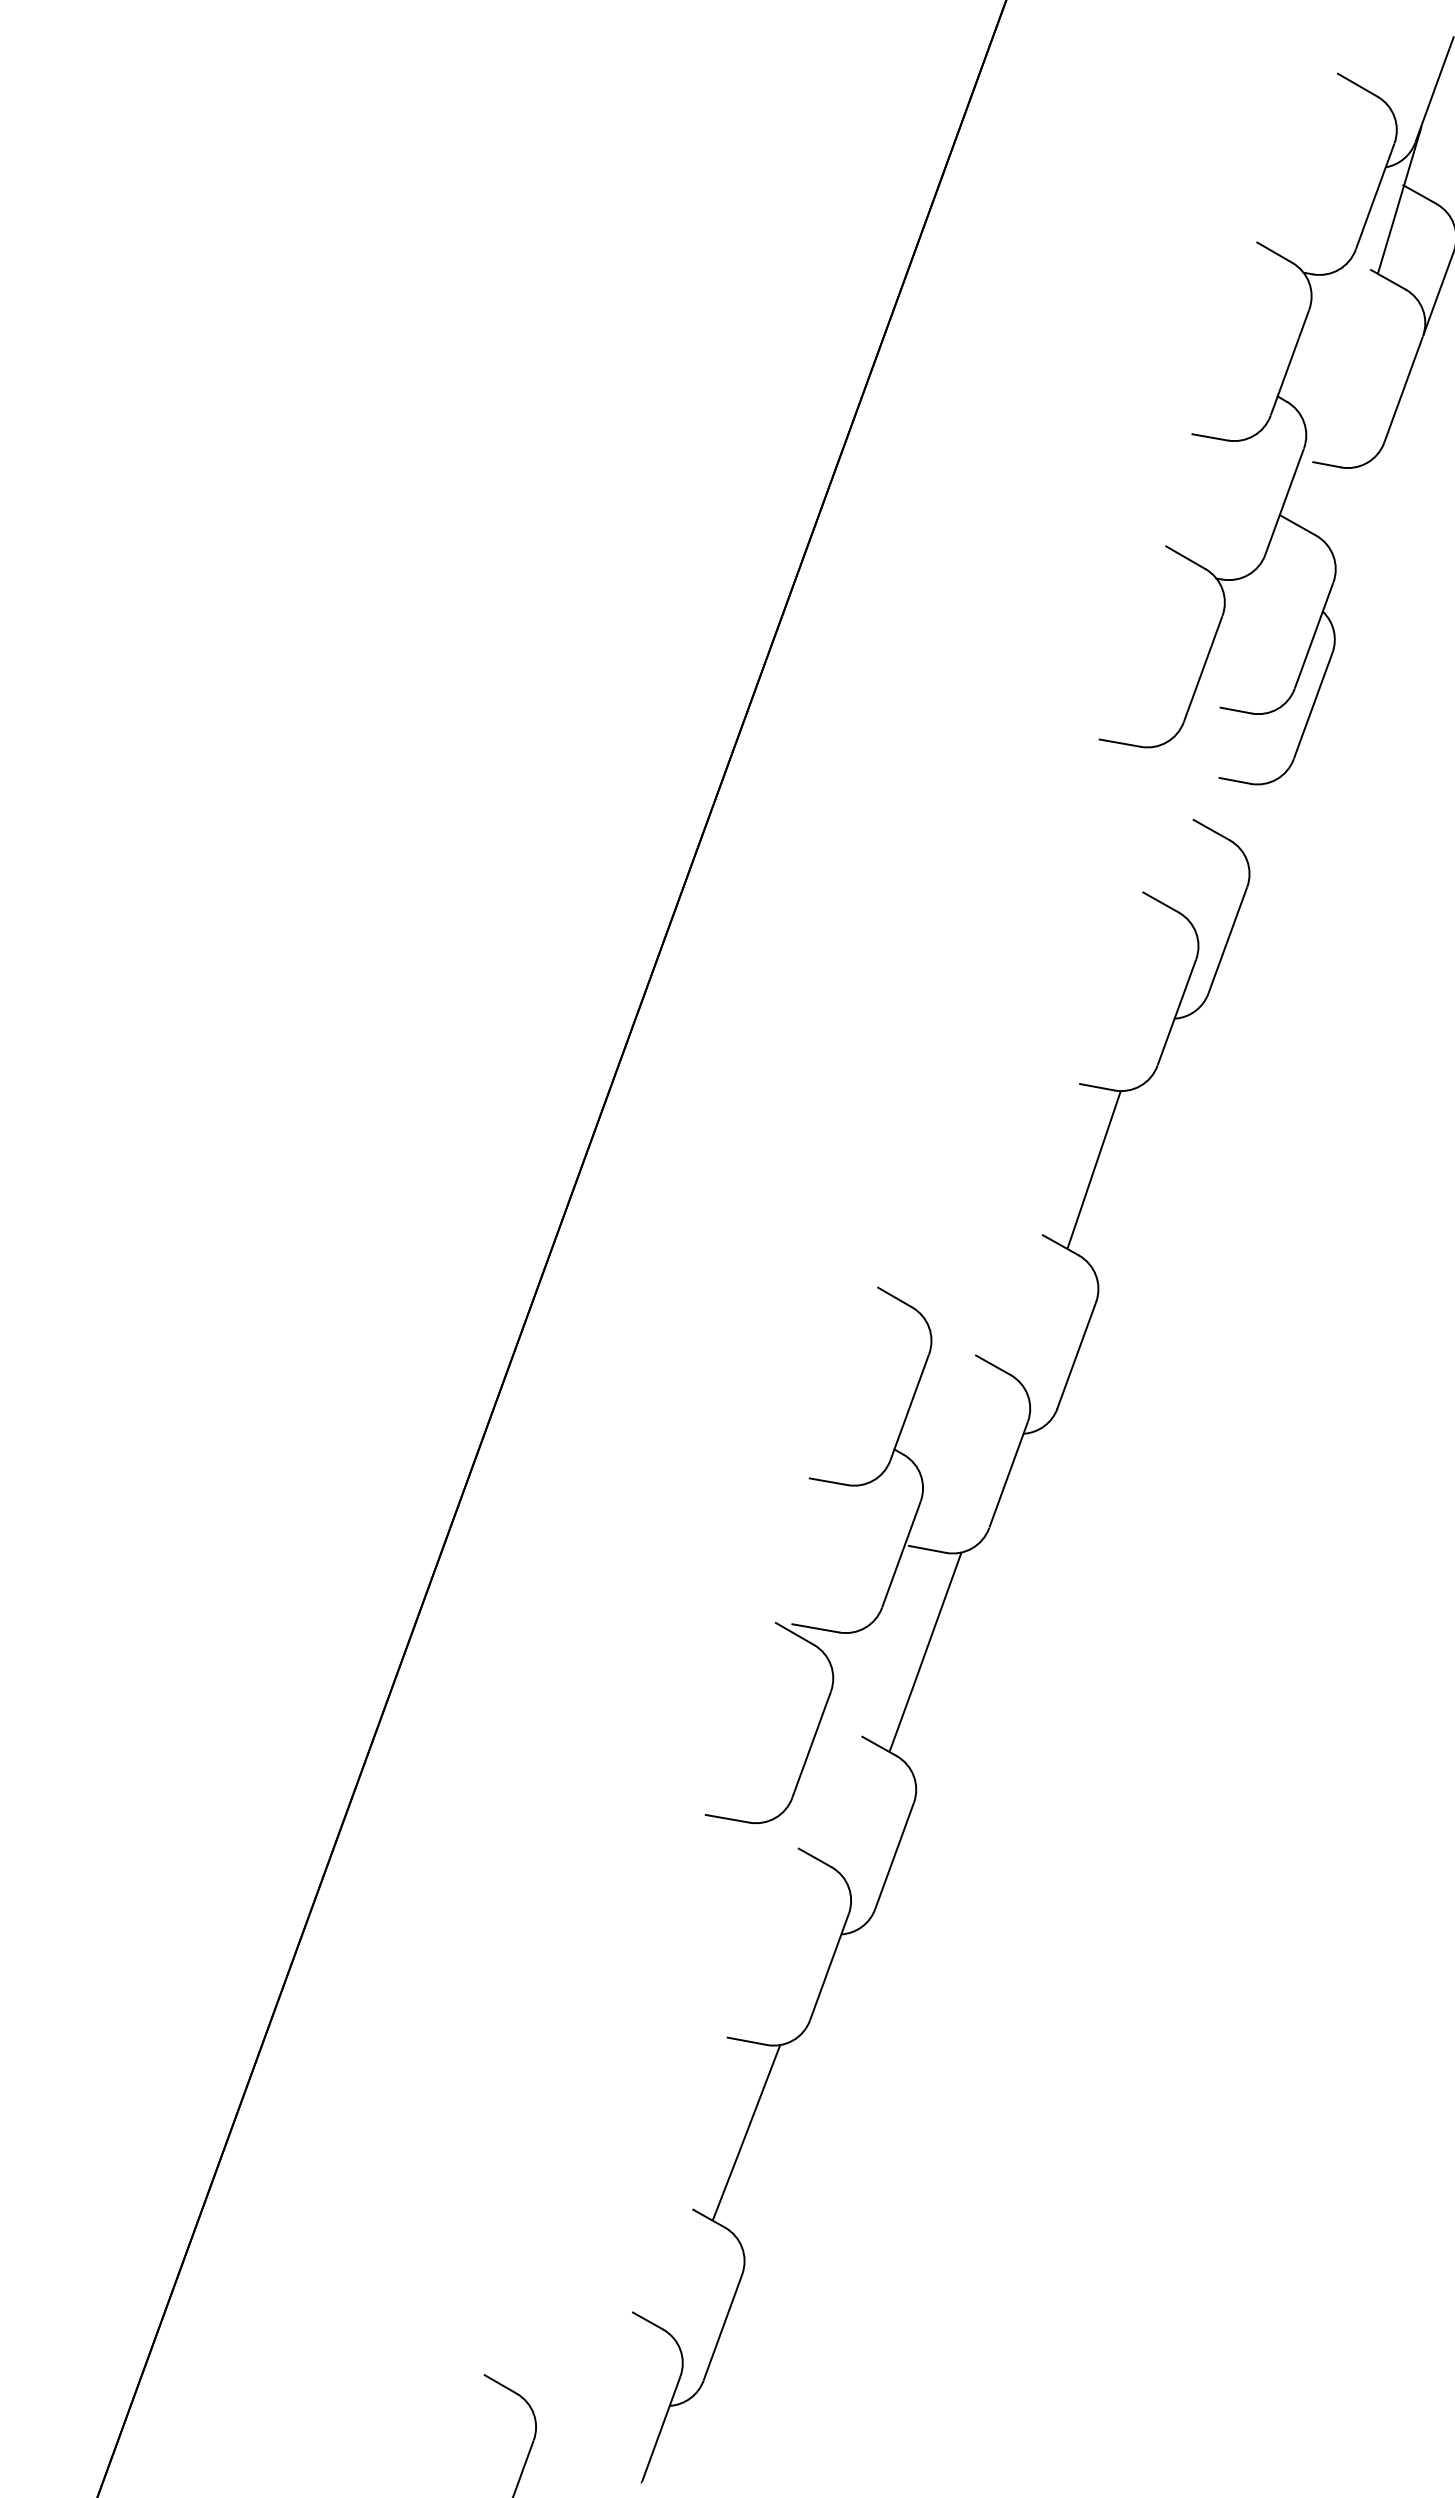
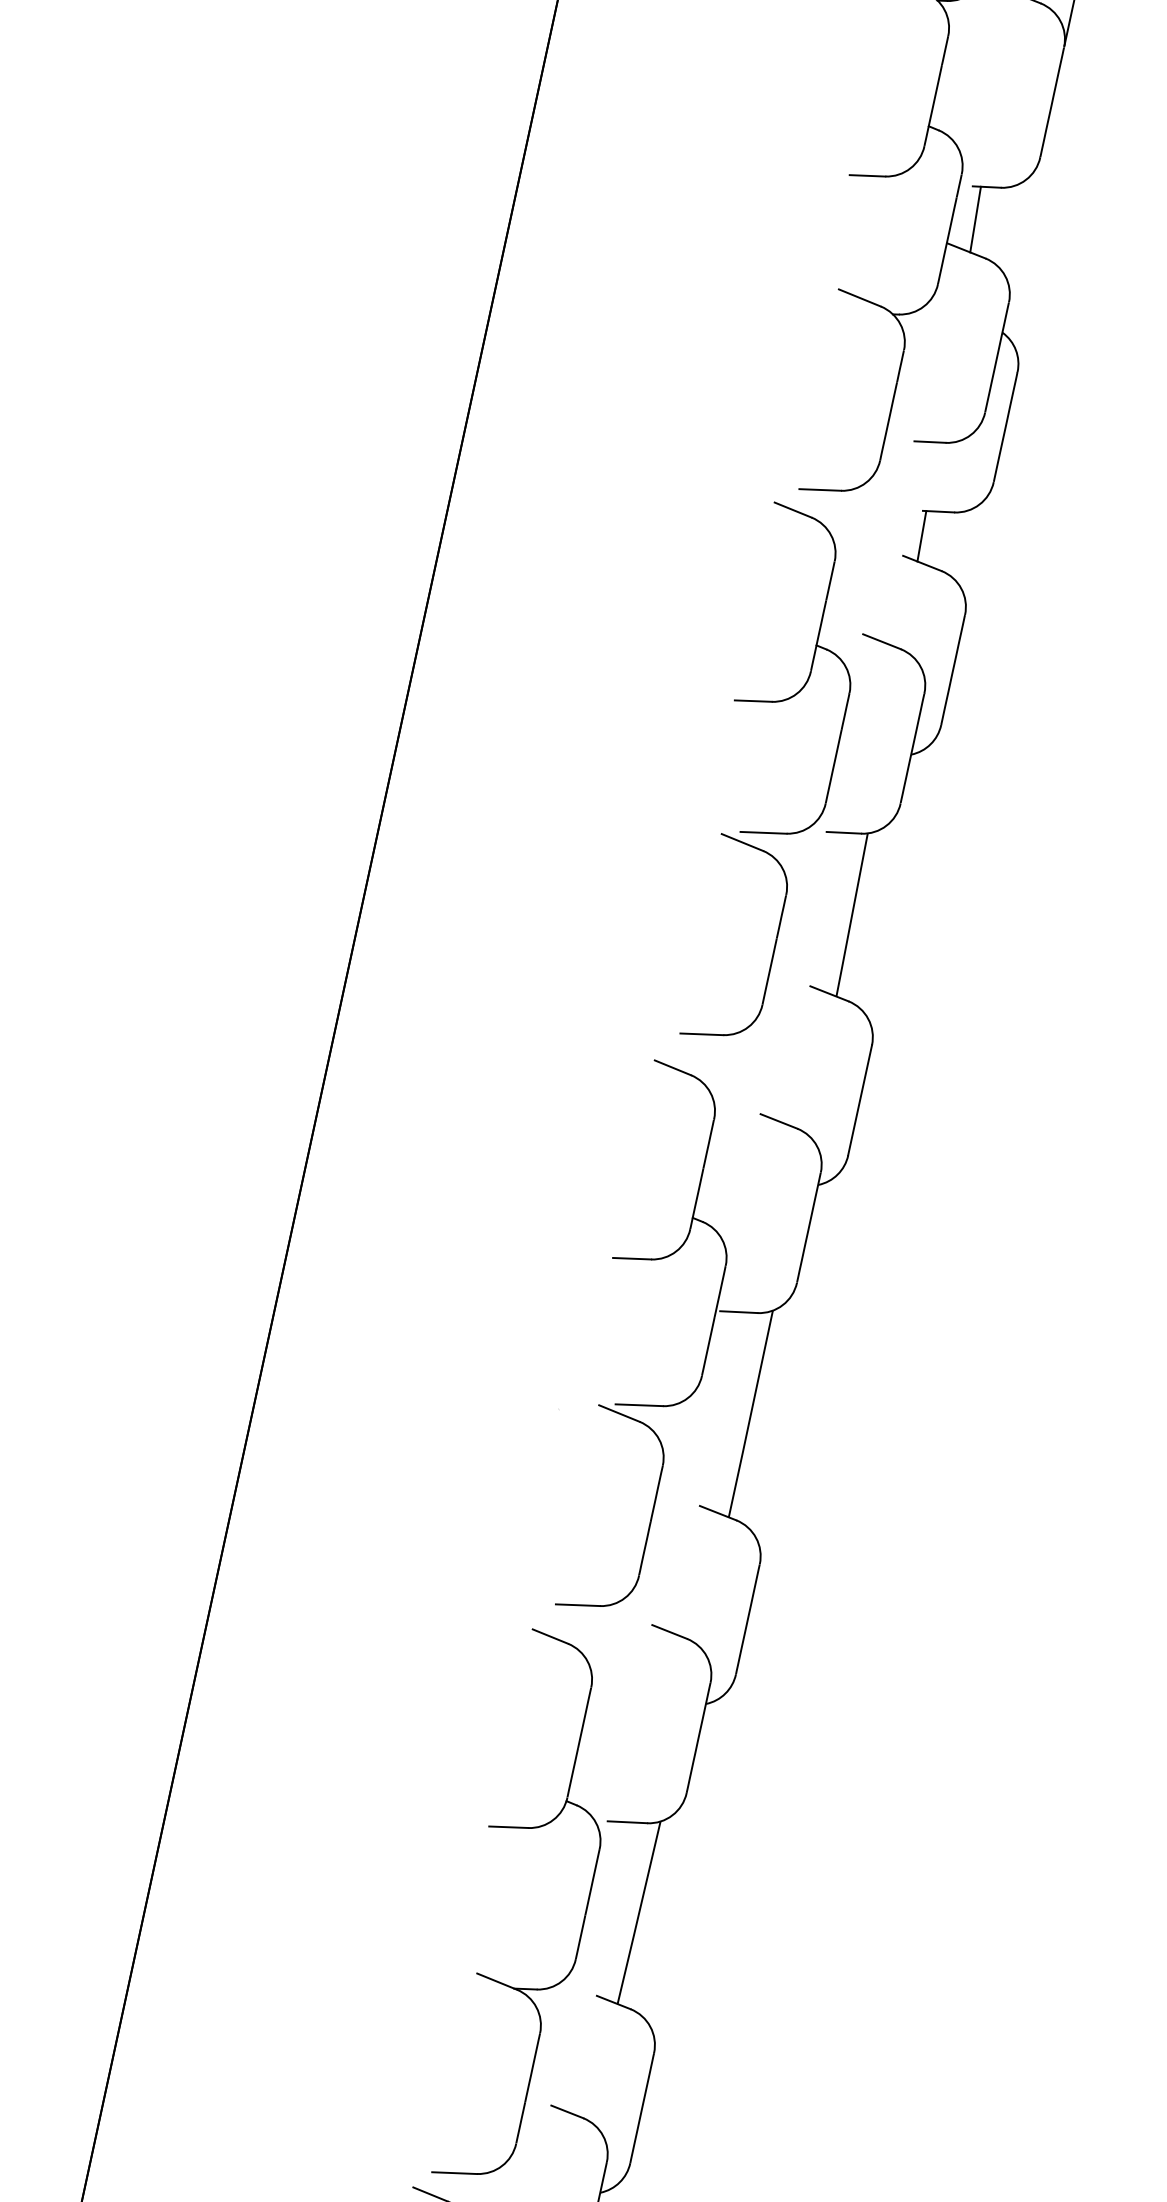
line: (1311, 495) -> (975, 219), added
line: (1214, 802) -> (921, 535), added
part: (1008, 1073) -> (754, 831), added
part: (629, 2031) -> (509, 1828), added

